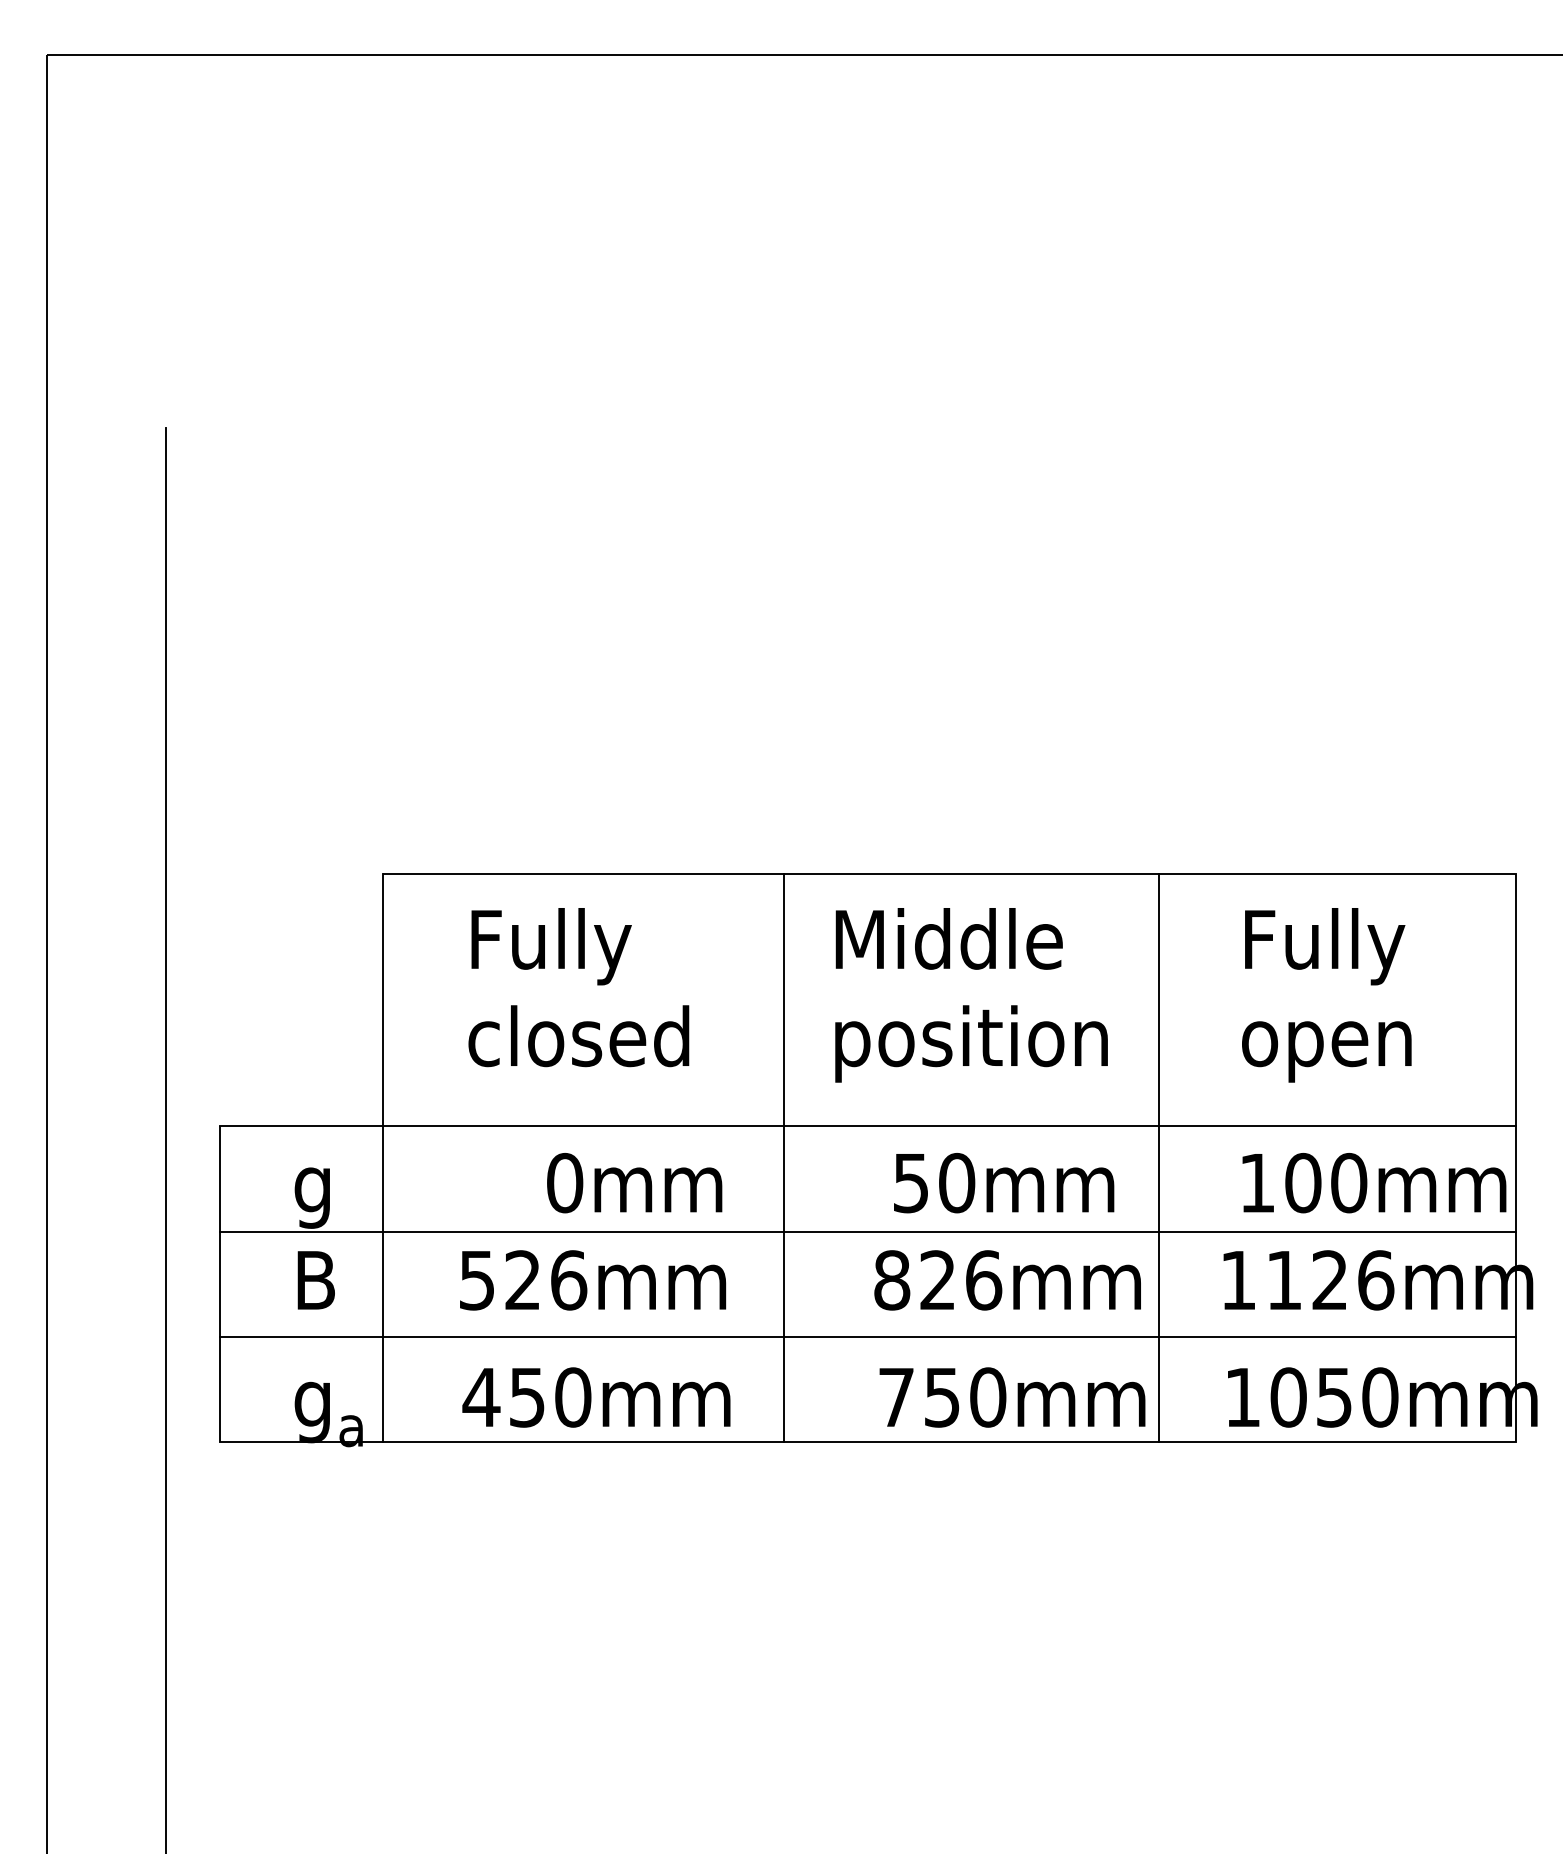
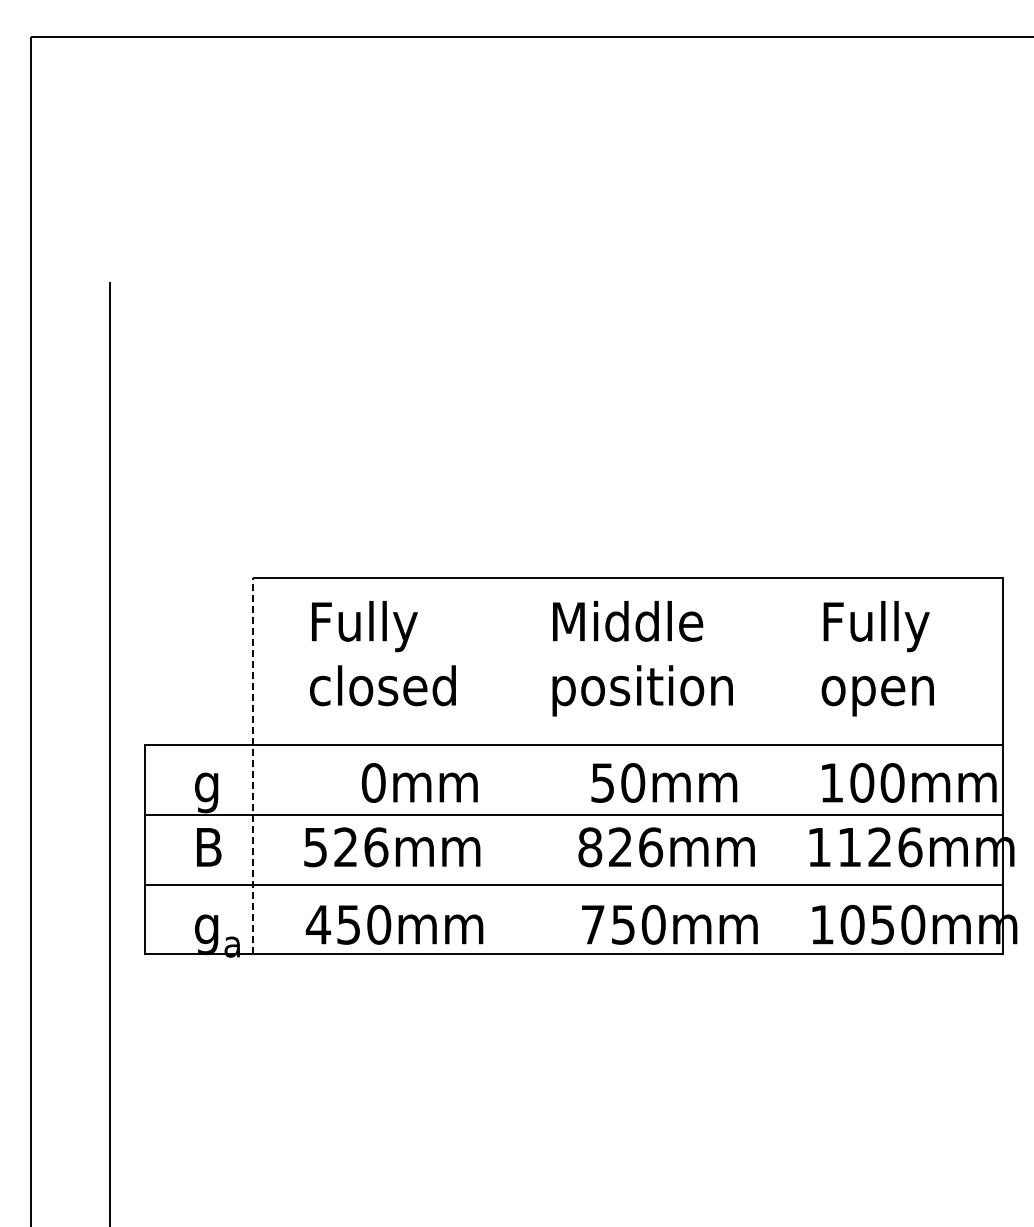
line: (383, 1158) -> (253, 766), solid -> dashed
line: (783, 1158) -> (518, 766), removed
line: (1158, 1158) -> (766, 766), removed

